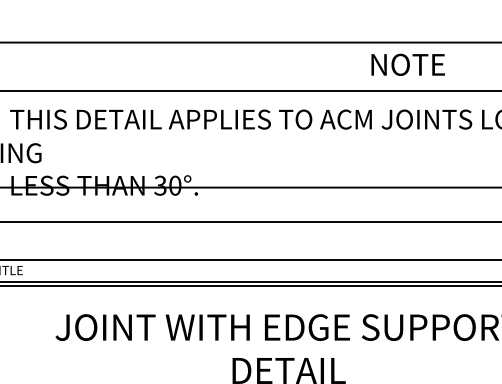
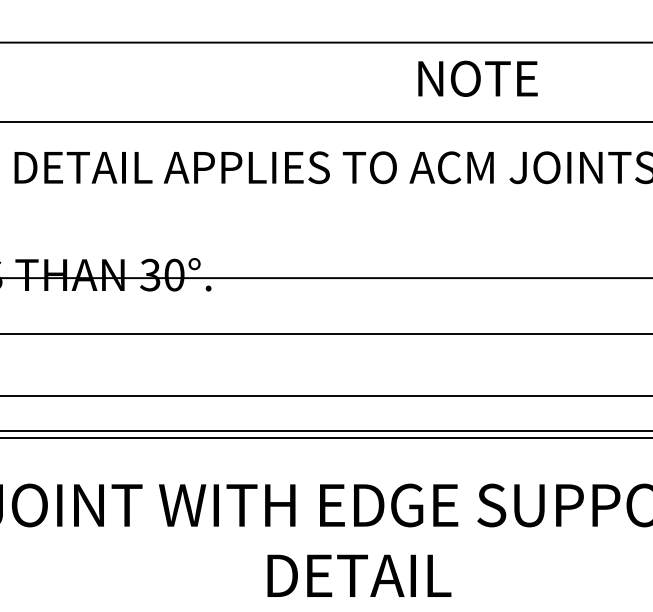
text: (407, 64) -> (476, 78), moved

